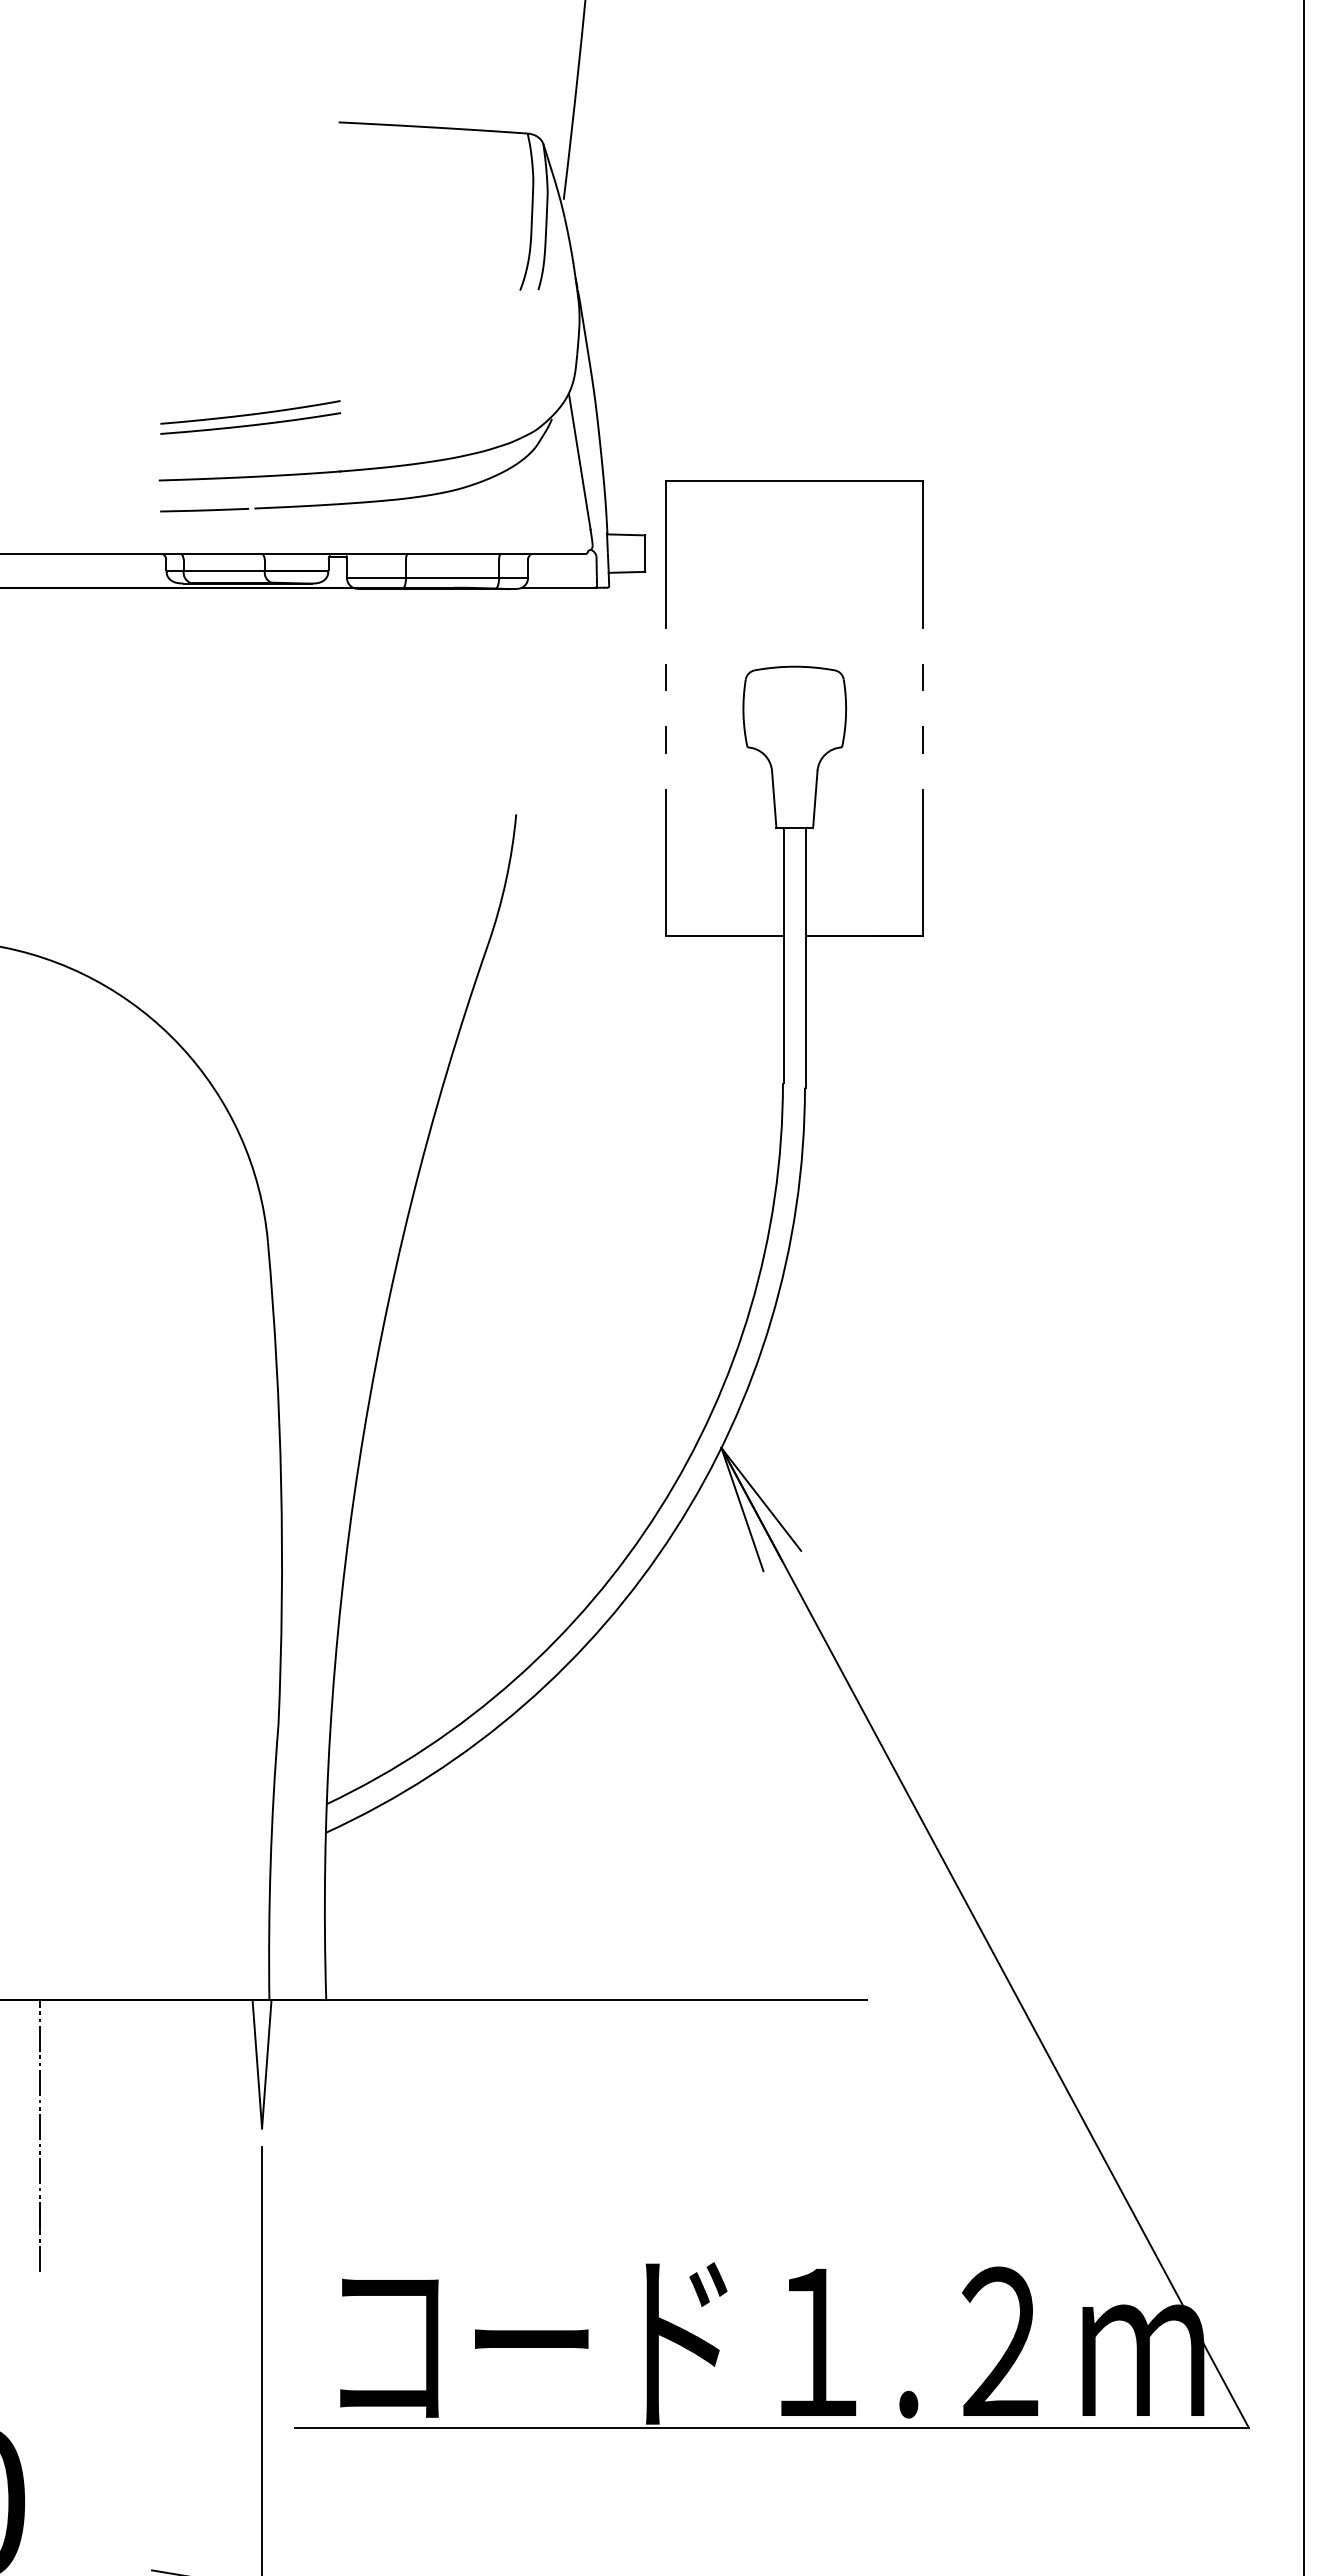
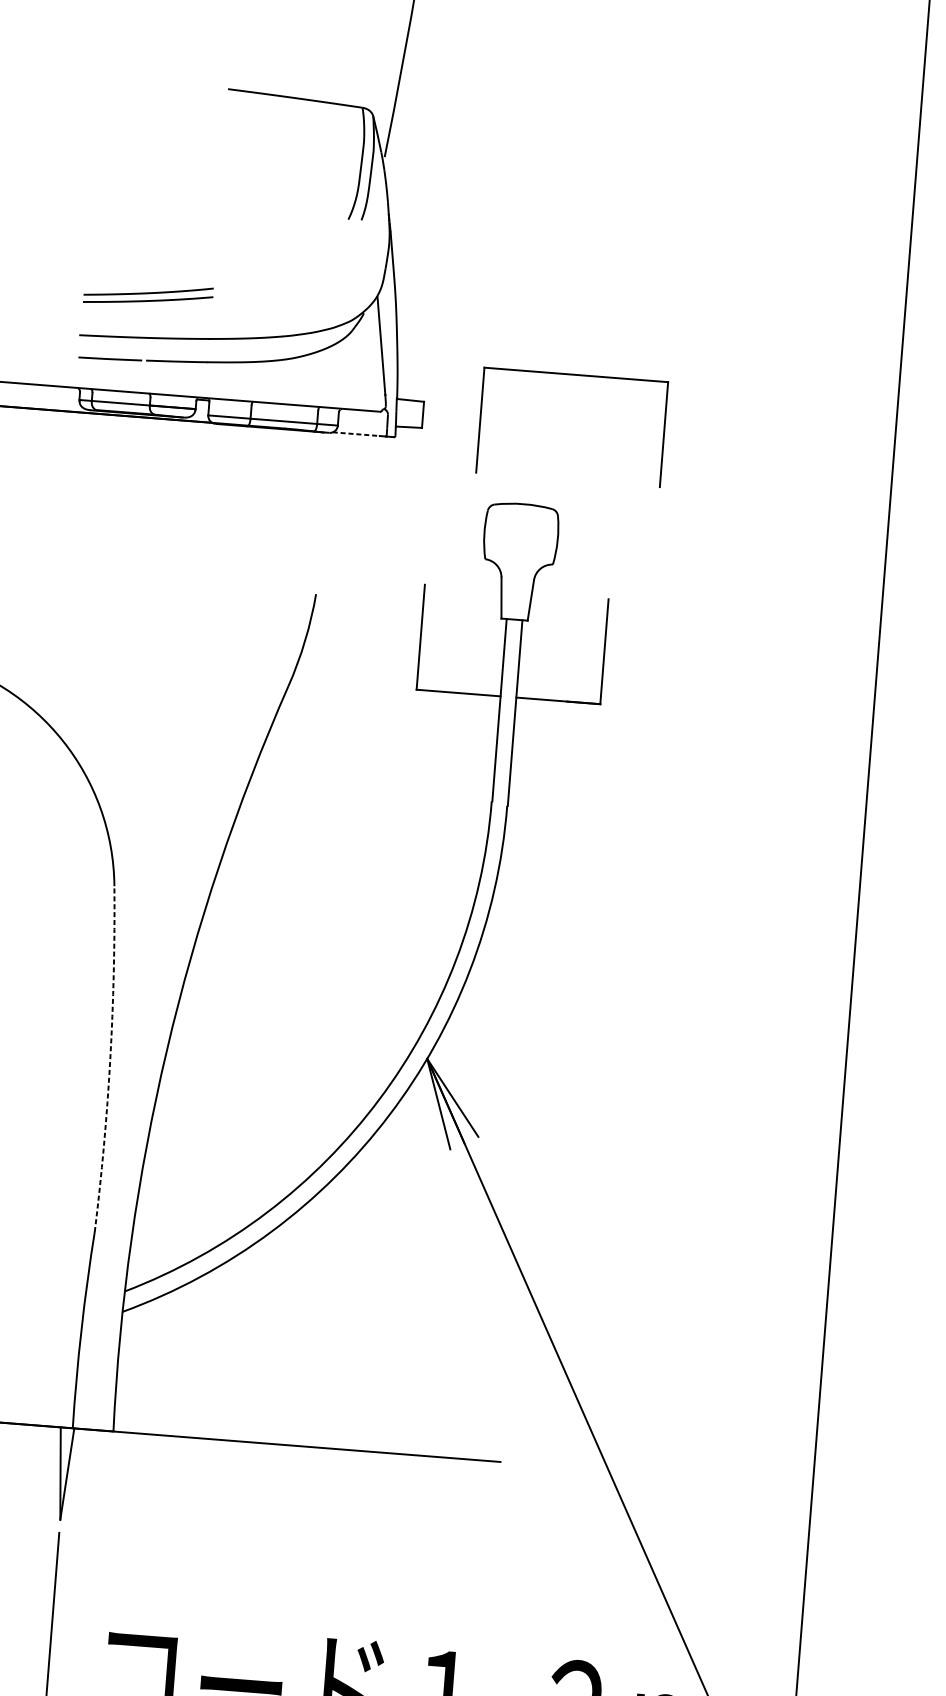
part: (794, 481) -> (576, 375), moved
line: (554, 587) -> (356, 433), solid -> dashed
line: (666, 677) -> (431, 504), removed
line: (923, 677) -> (615, 519), removed
line: (666, 739) -> (427, 549), removed
line: (923, 739) -> (611, 563), removed
arc: (281, 1483) -> (110, 1059), solid -> dashed

